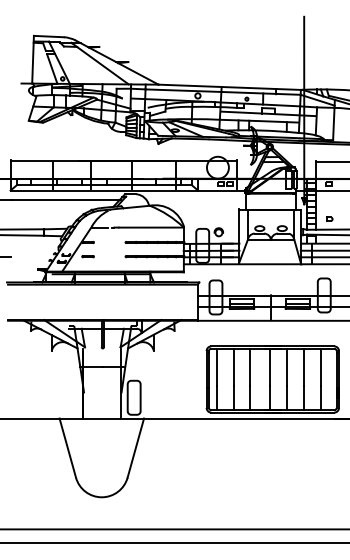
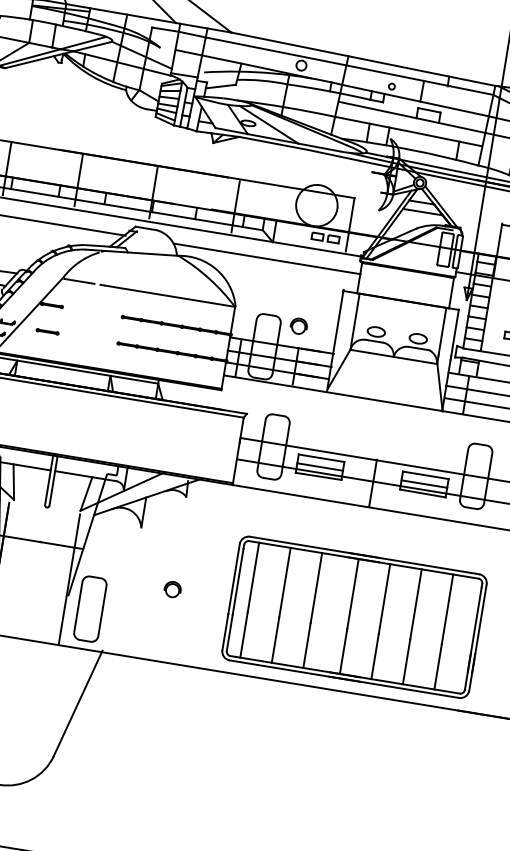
line: (196, 199) -> (267, 258), added
part: (175, 380) -> (172, 589), added

